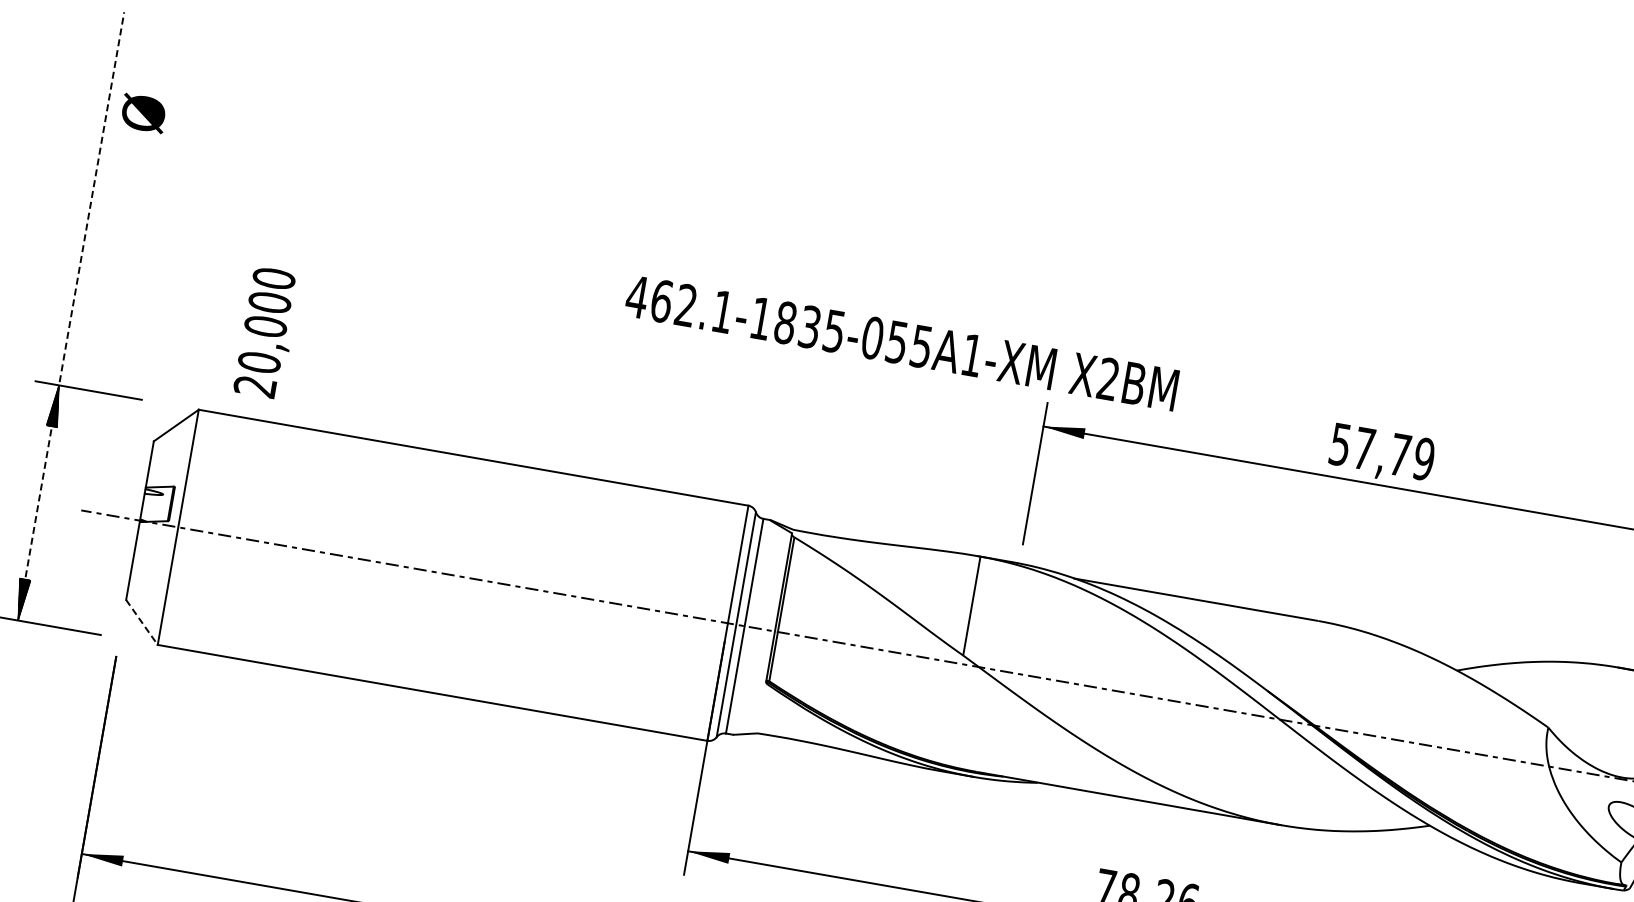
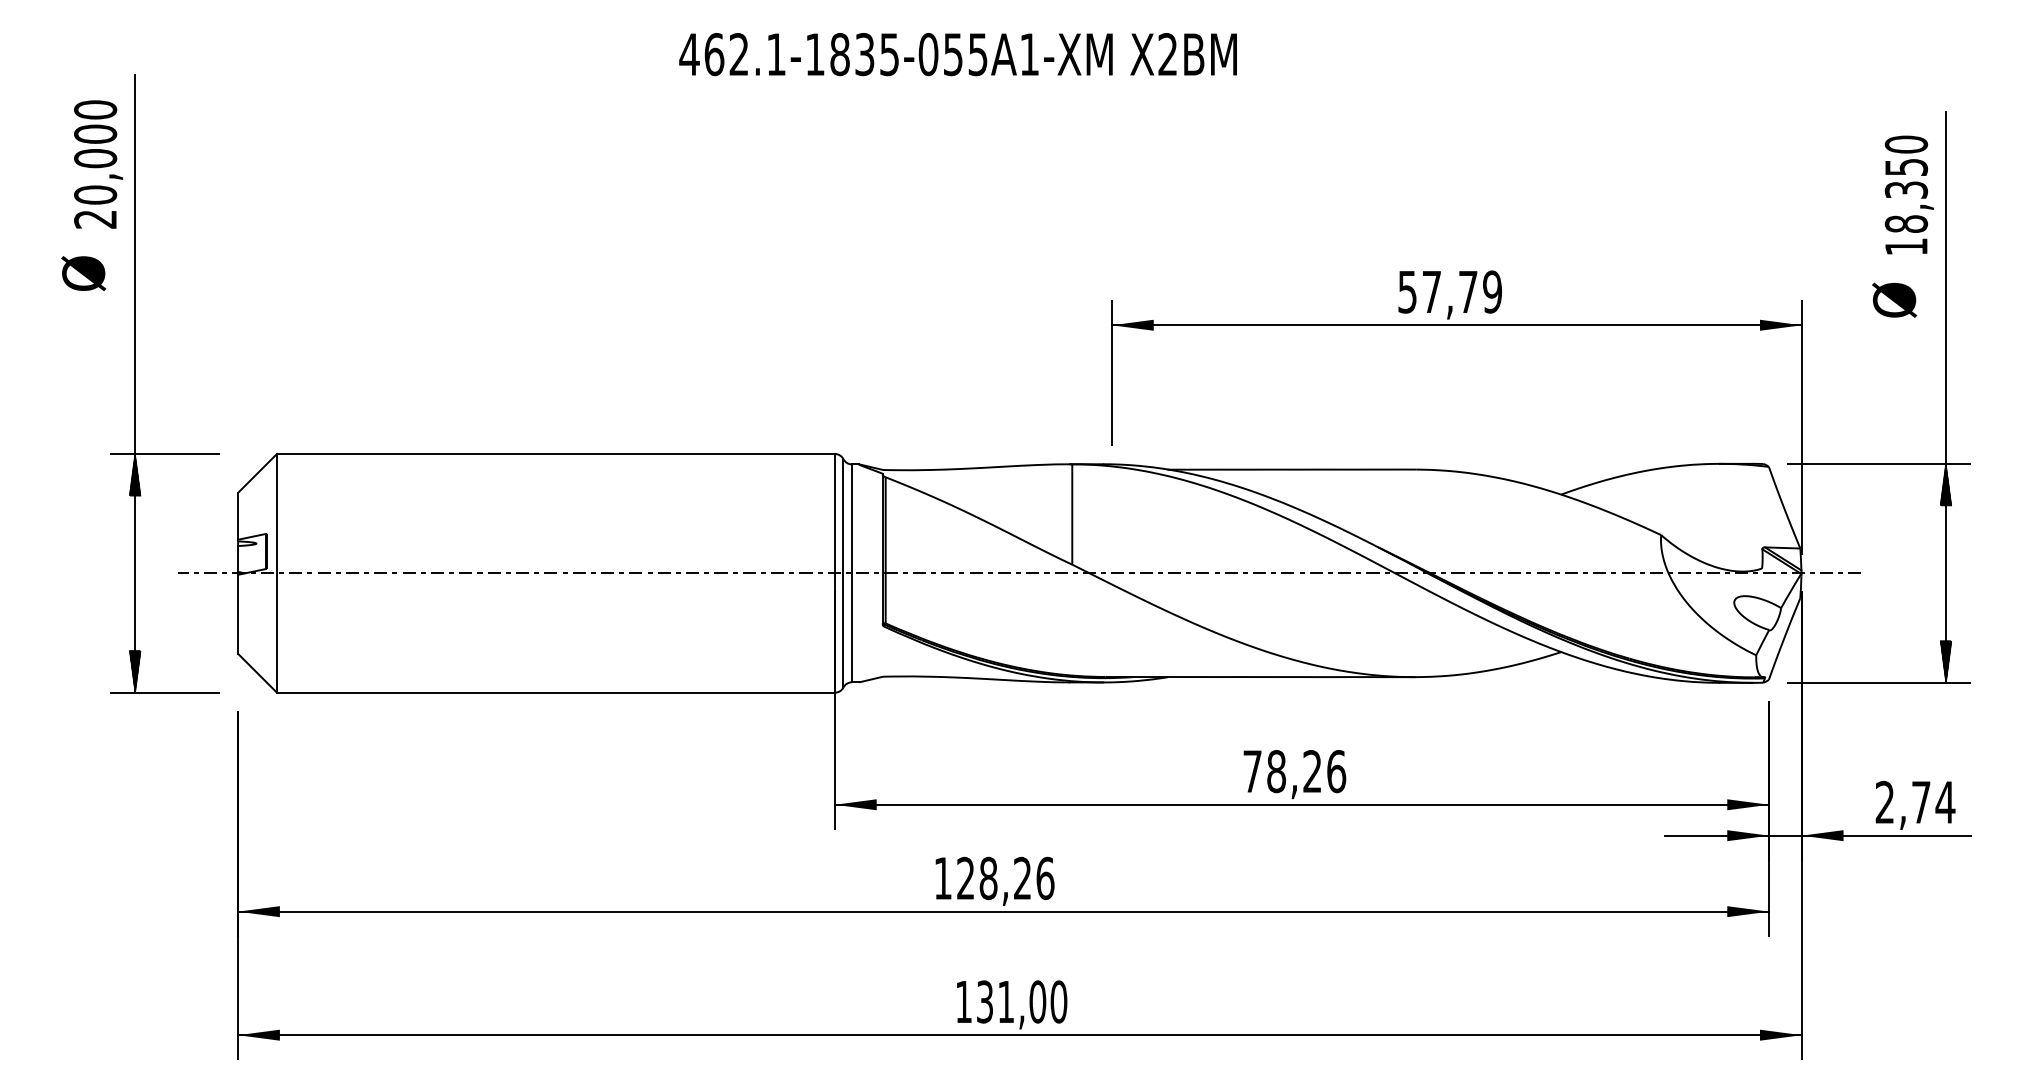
text: (143, 113) -> (83, 273), moved
line: (71, 315) -> (135, 383), dashed -> solid
text: (267, 332) -> (98, 164), moved
text: (901, 343) -> (957, 54), moved
line: (141, 622) -> (257, 673), dashed -> solid

